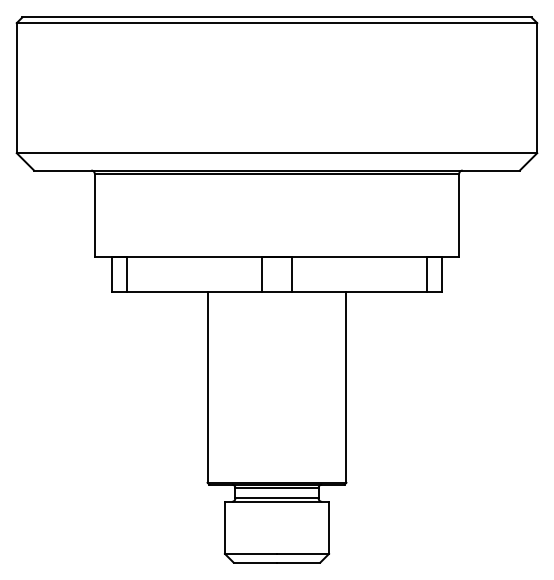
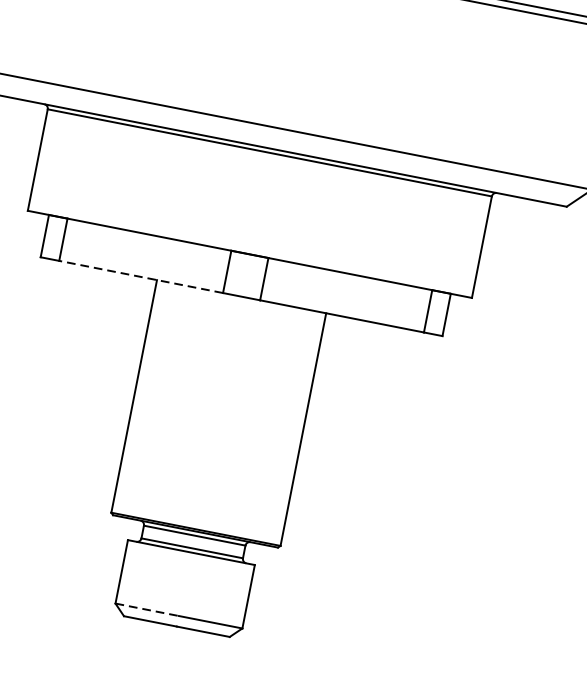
line: (194, 291) -> (141, 276), solid -> dashed
line: (251, 553) -> (147, 609), solid -> dashed

